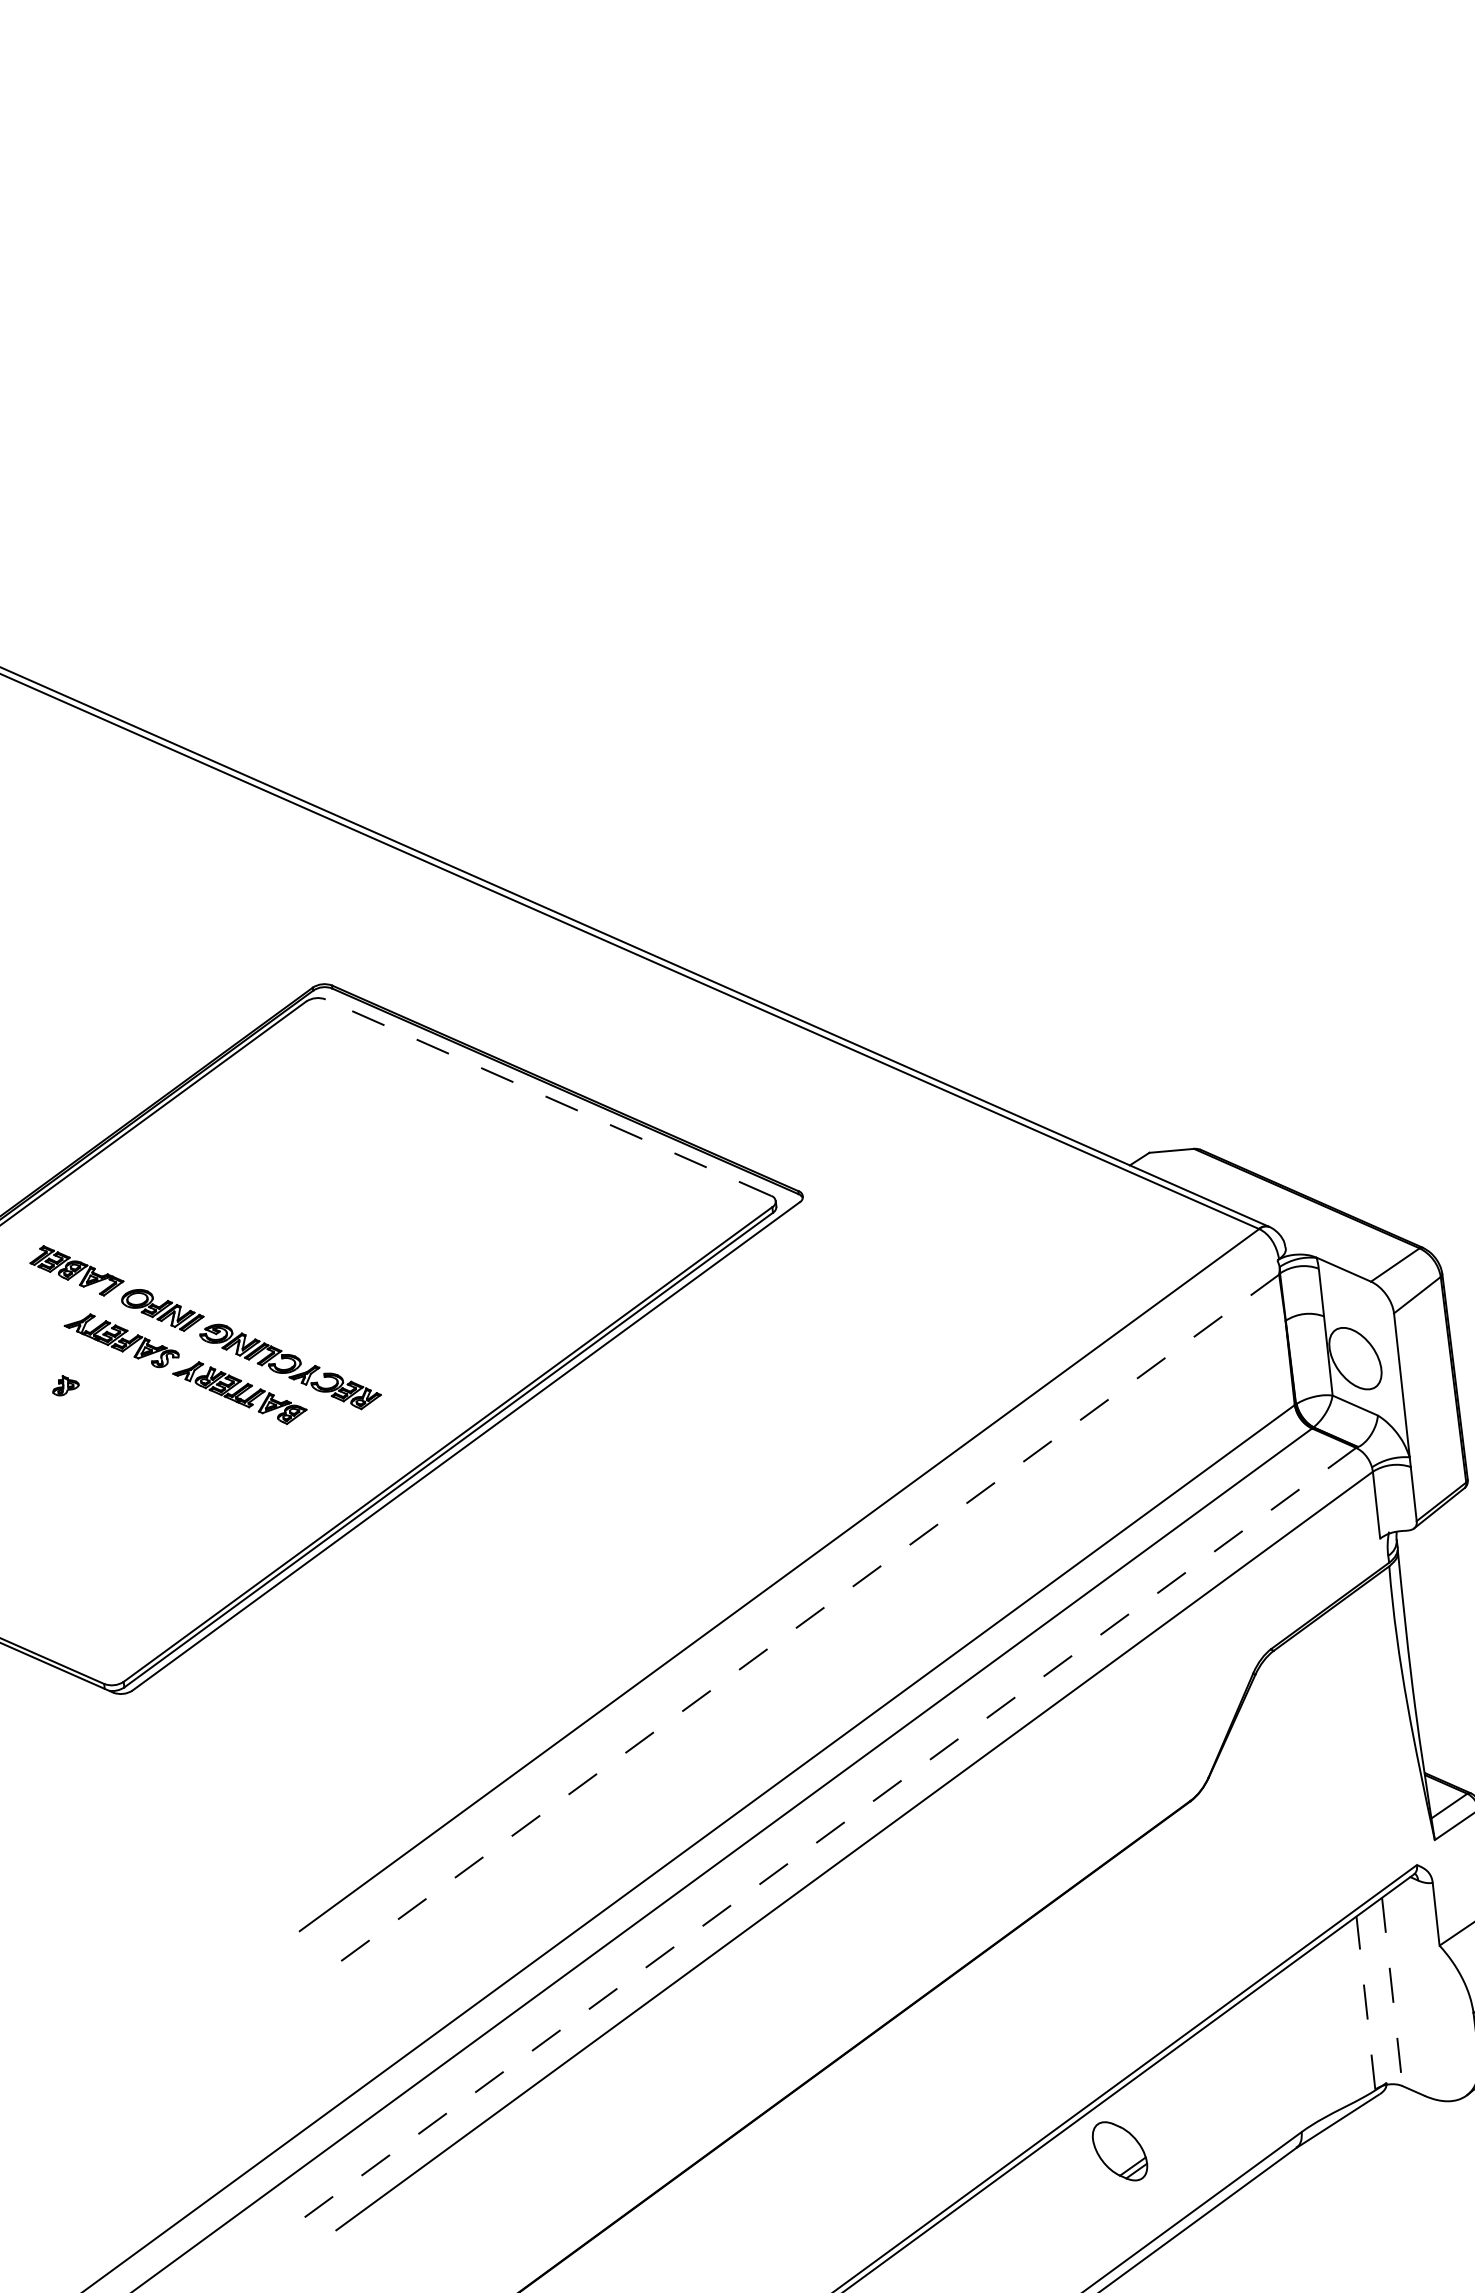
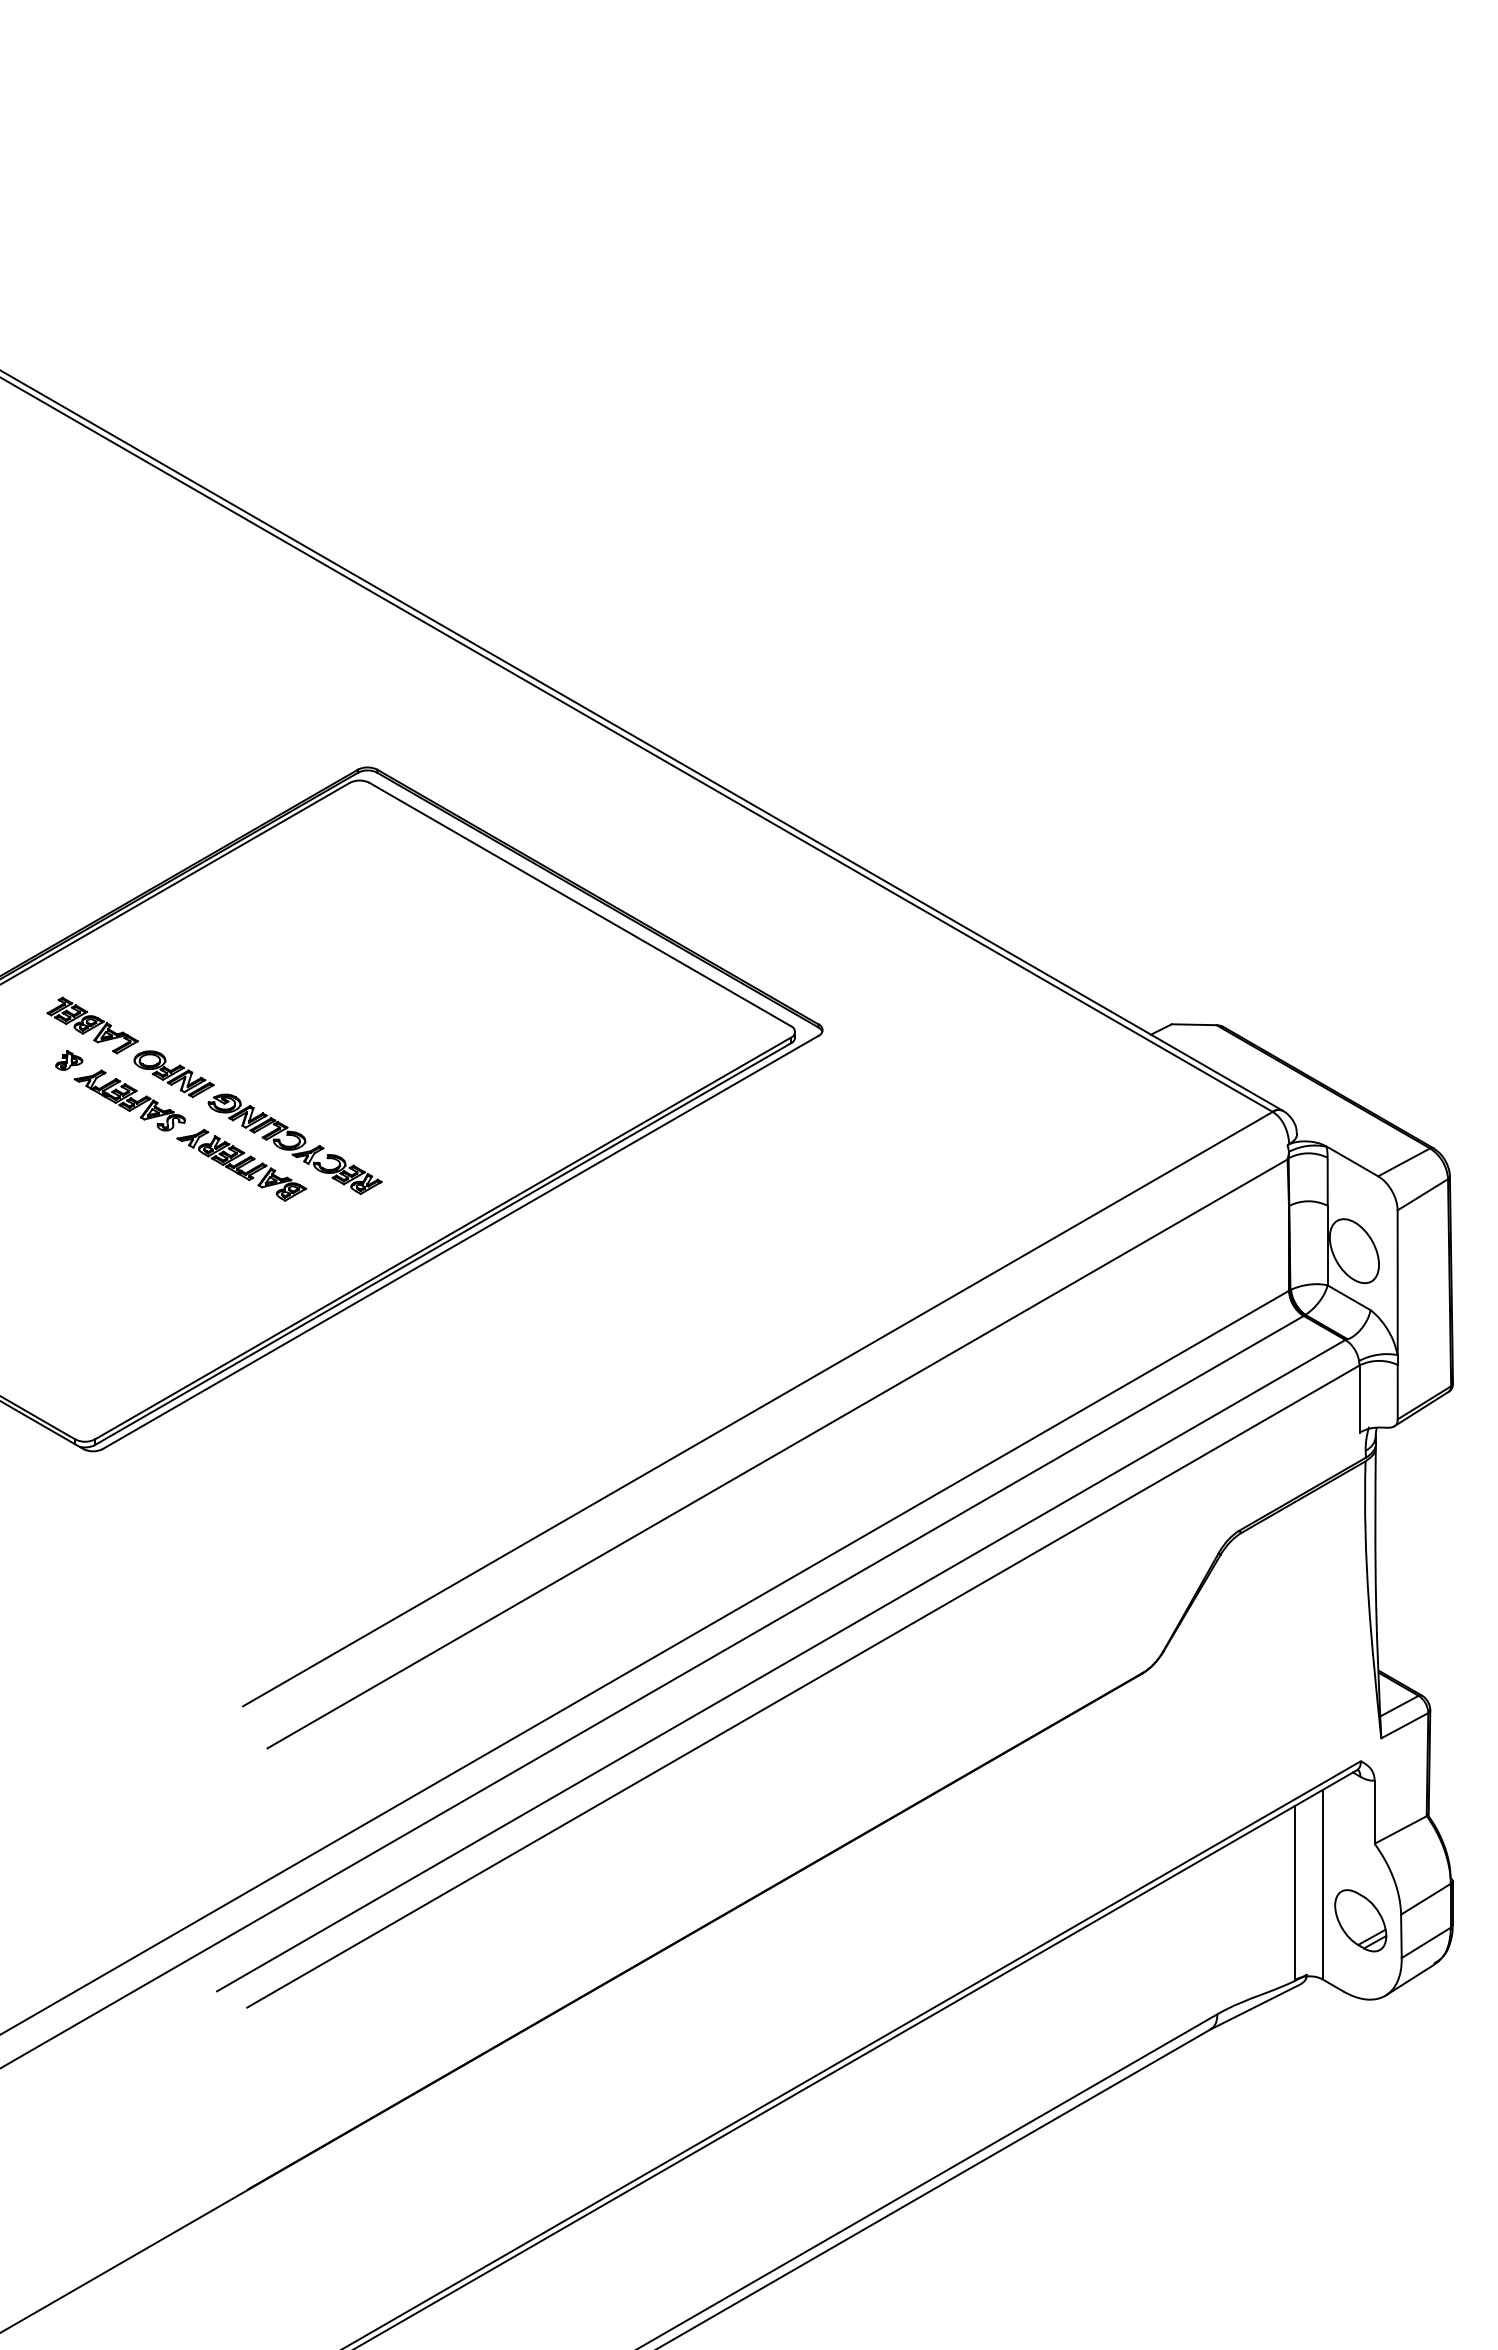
line: (547, 1097) -> (579, 904), dashed -> solid
part: (65, 1385) -> (69, 1060), moved
line: (803, 1622) -> (777, 1453), dashed -> solid
line: (830, 1832) -> (781, 1665), dashed -> solid
line: (1392, 1991) -> (1322, 1884), dashed -> solid
line: (1366, 2002) -> (1295, 1892), dashed -> solid
part: (1119, 2151) -> (1360, 1920), moved

